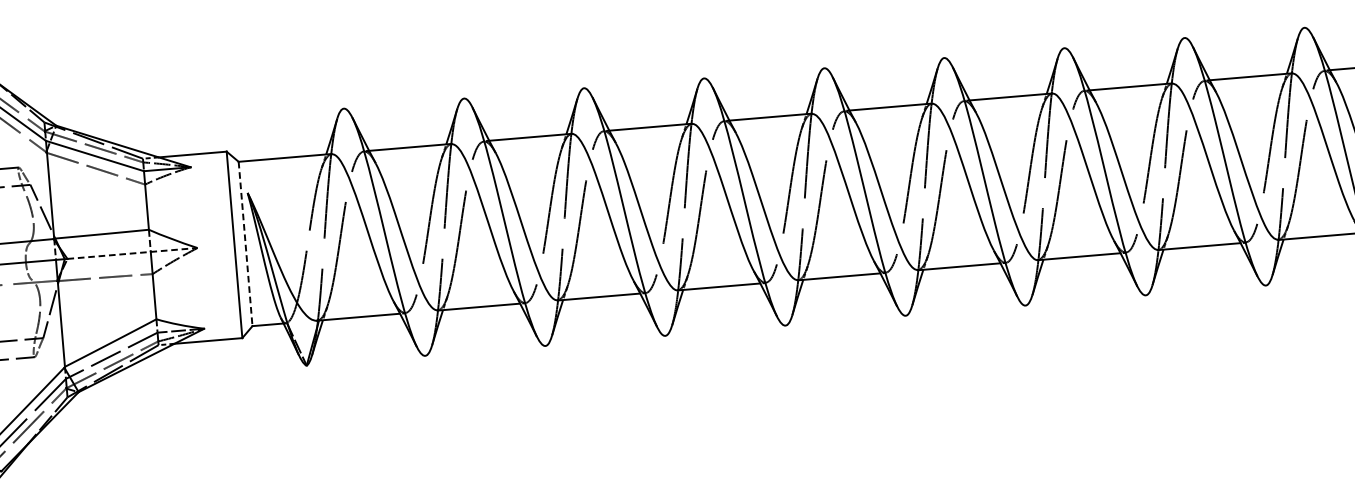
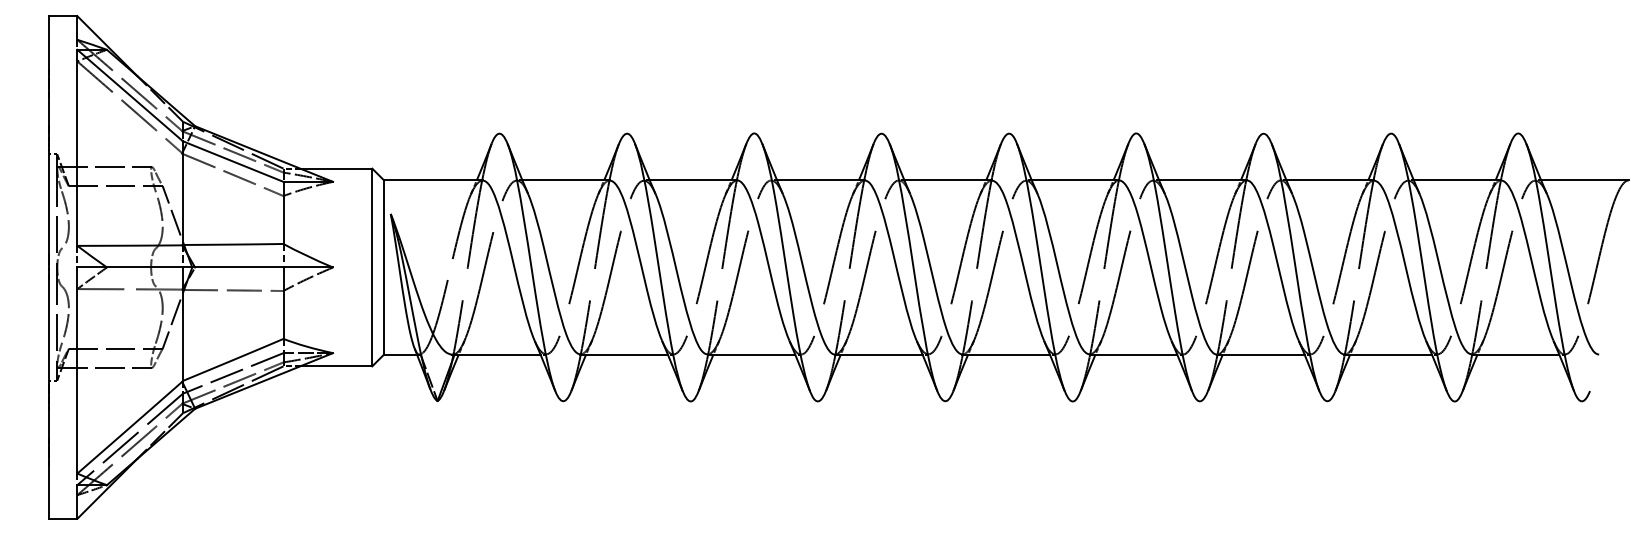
line: (246, 243) -> (384, 267), dashed -> solid
line: (132, 253) -> (264, 267), dashed -> solid

